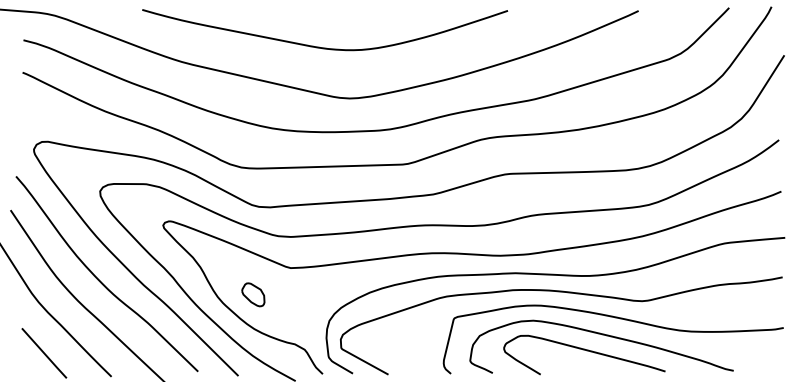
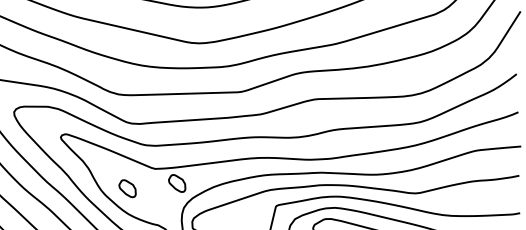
part: (320, 287) -> (177, 183), added

